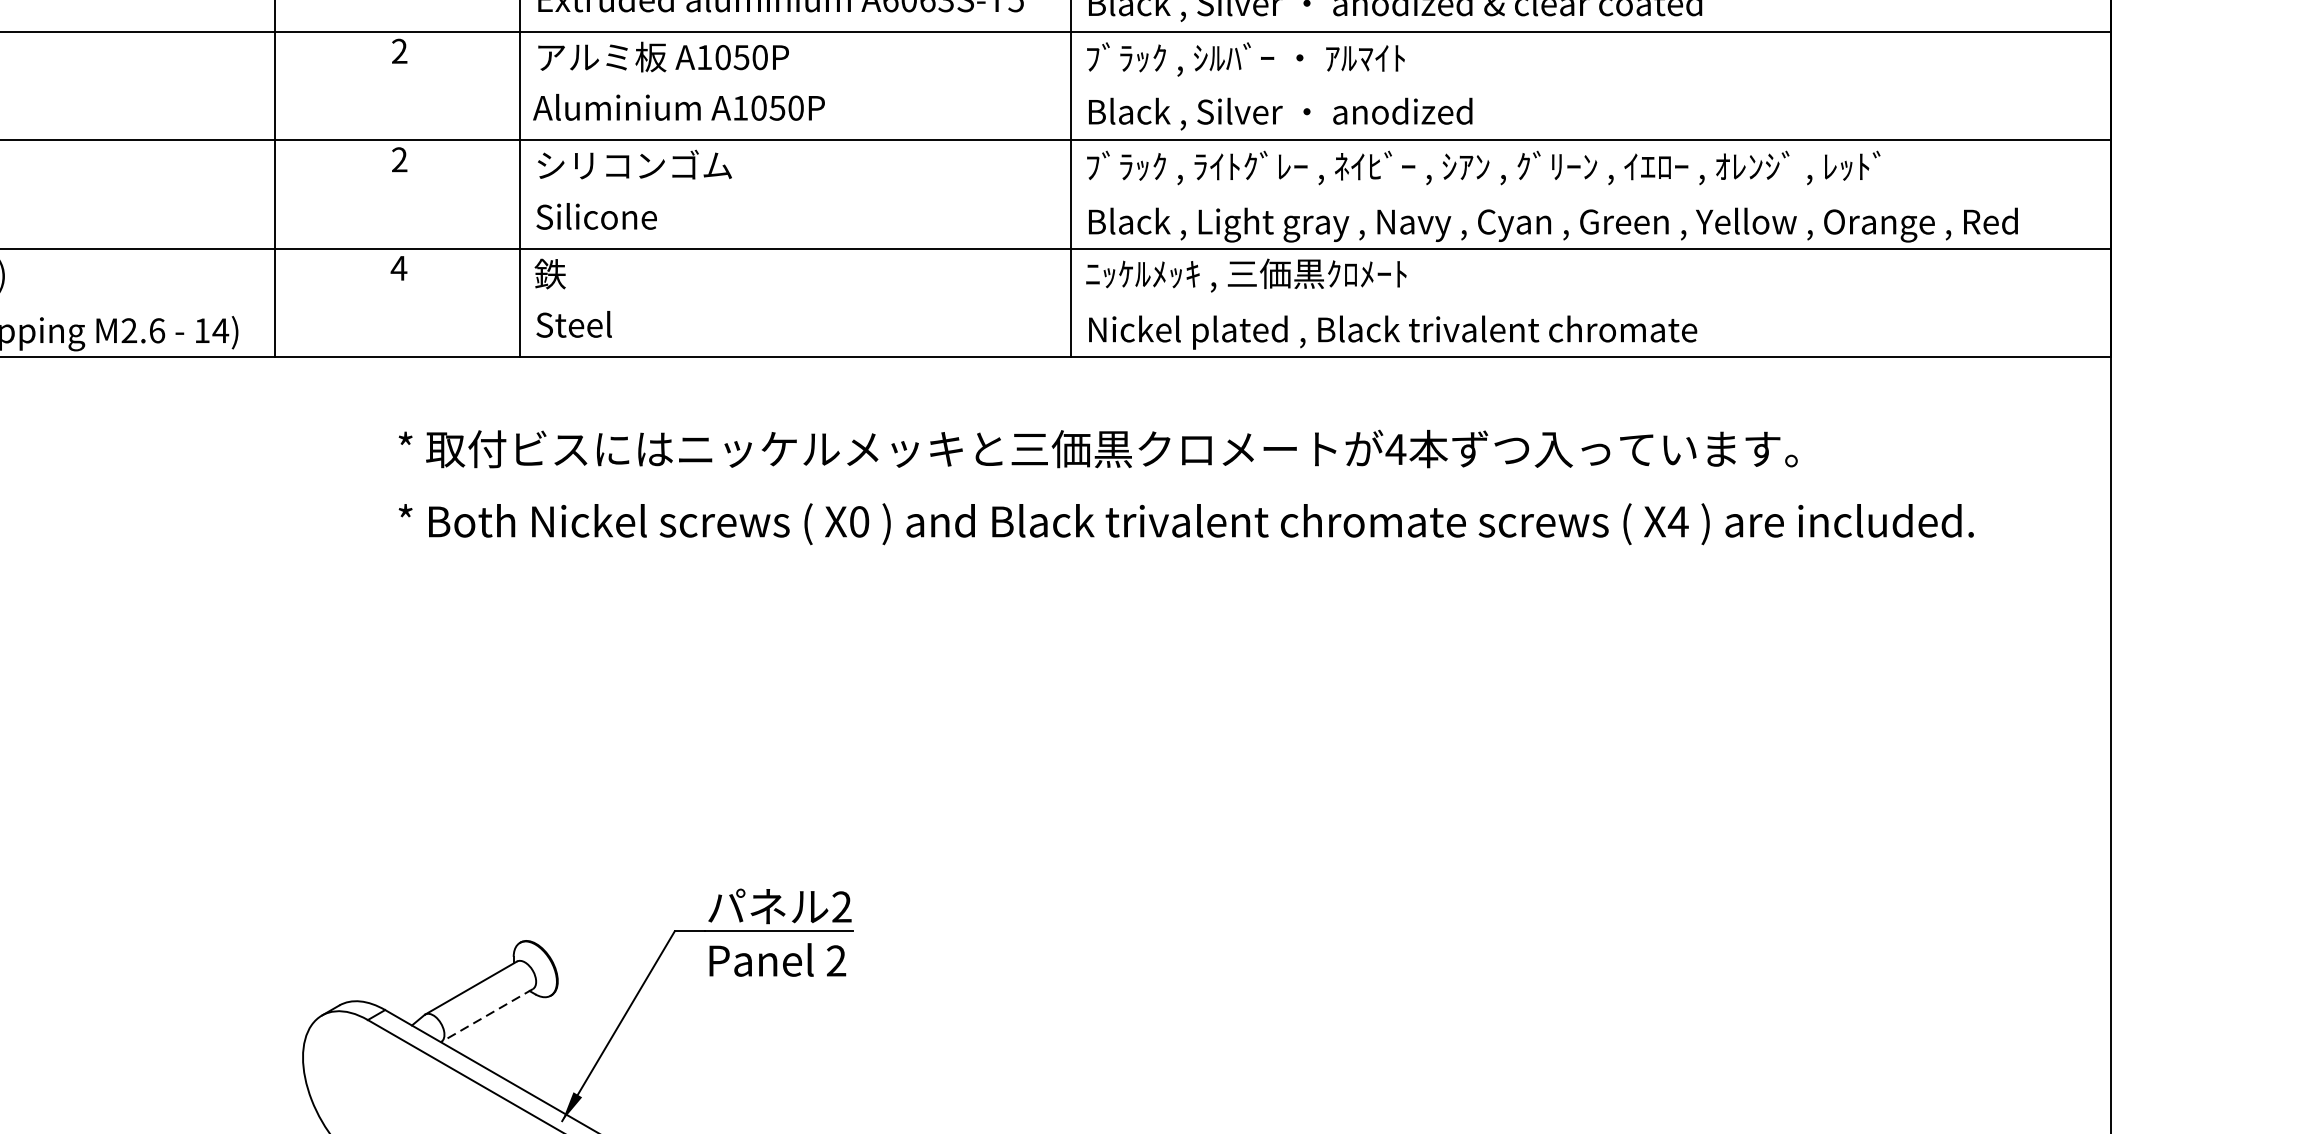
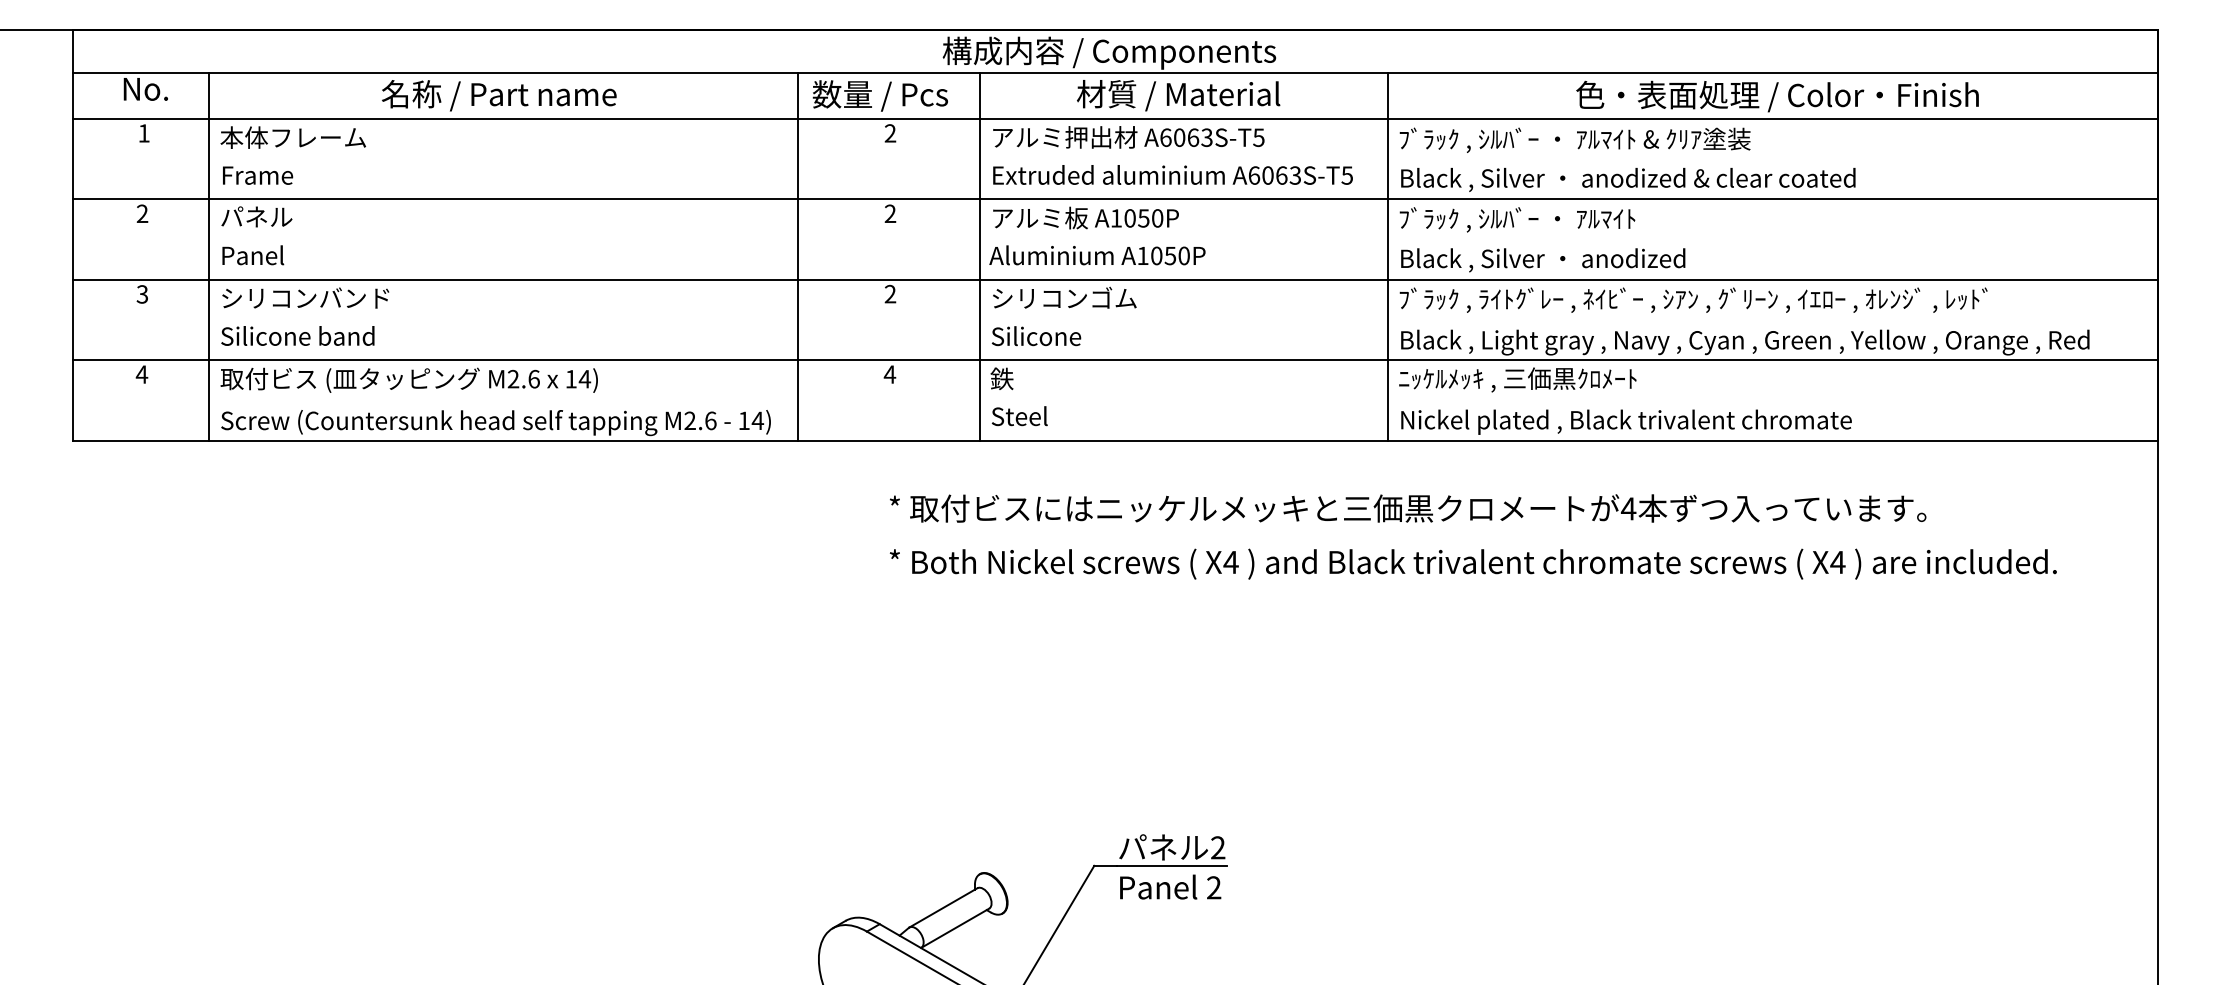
text: (858, 521) -> (1230, 562), X0 -> X4
line: (486, 1015) -> (954, 928), dashed -> solid

